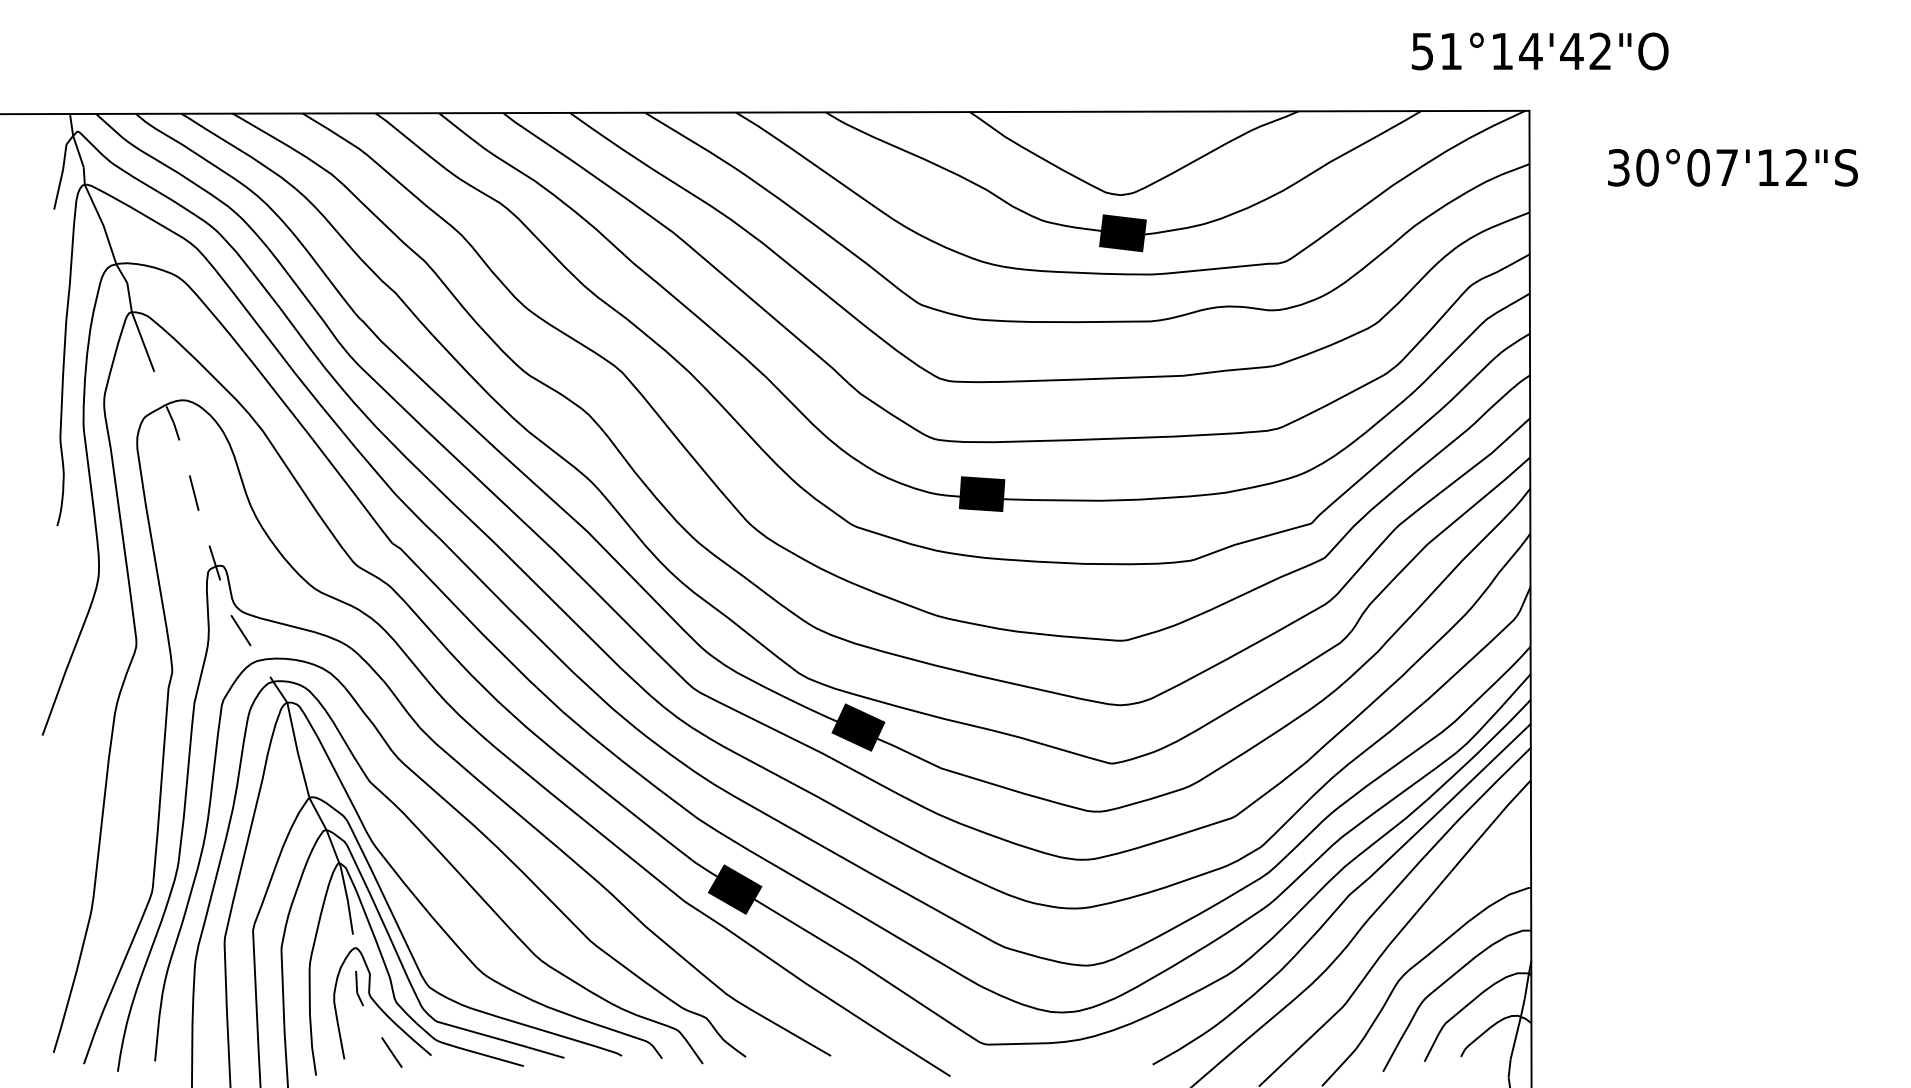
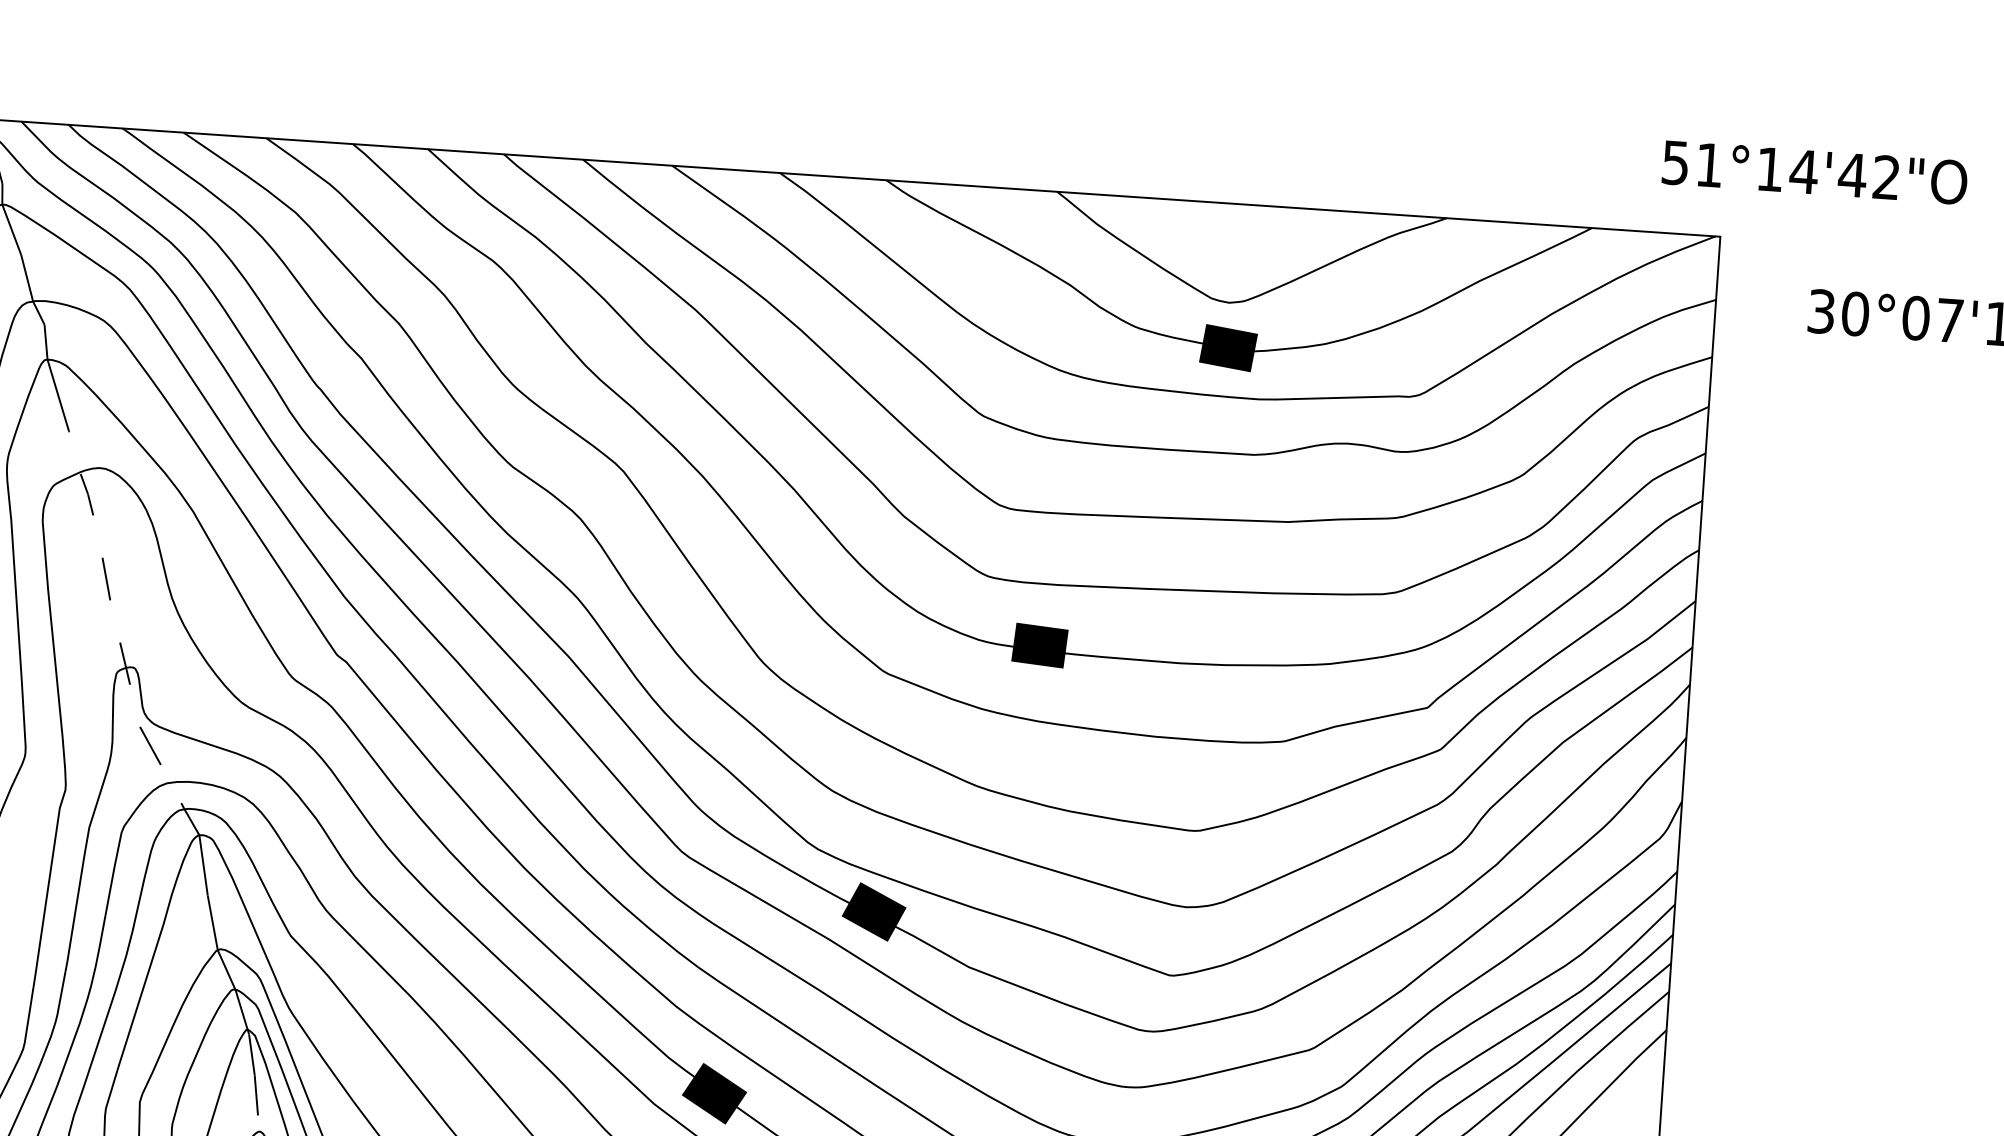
text: (1539, 51) -> (1814, 172), moved

